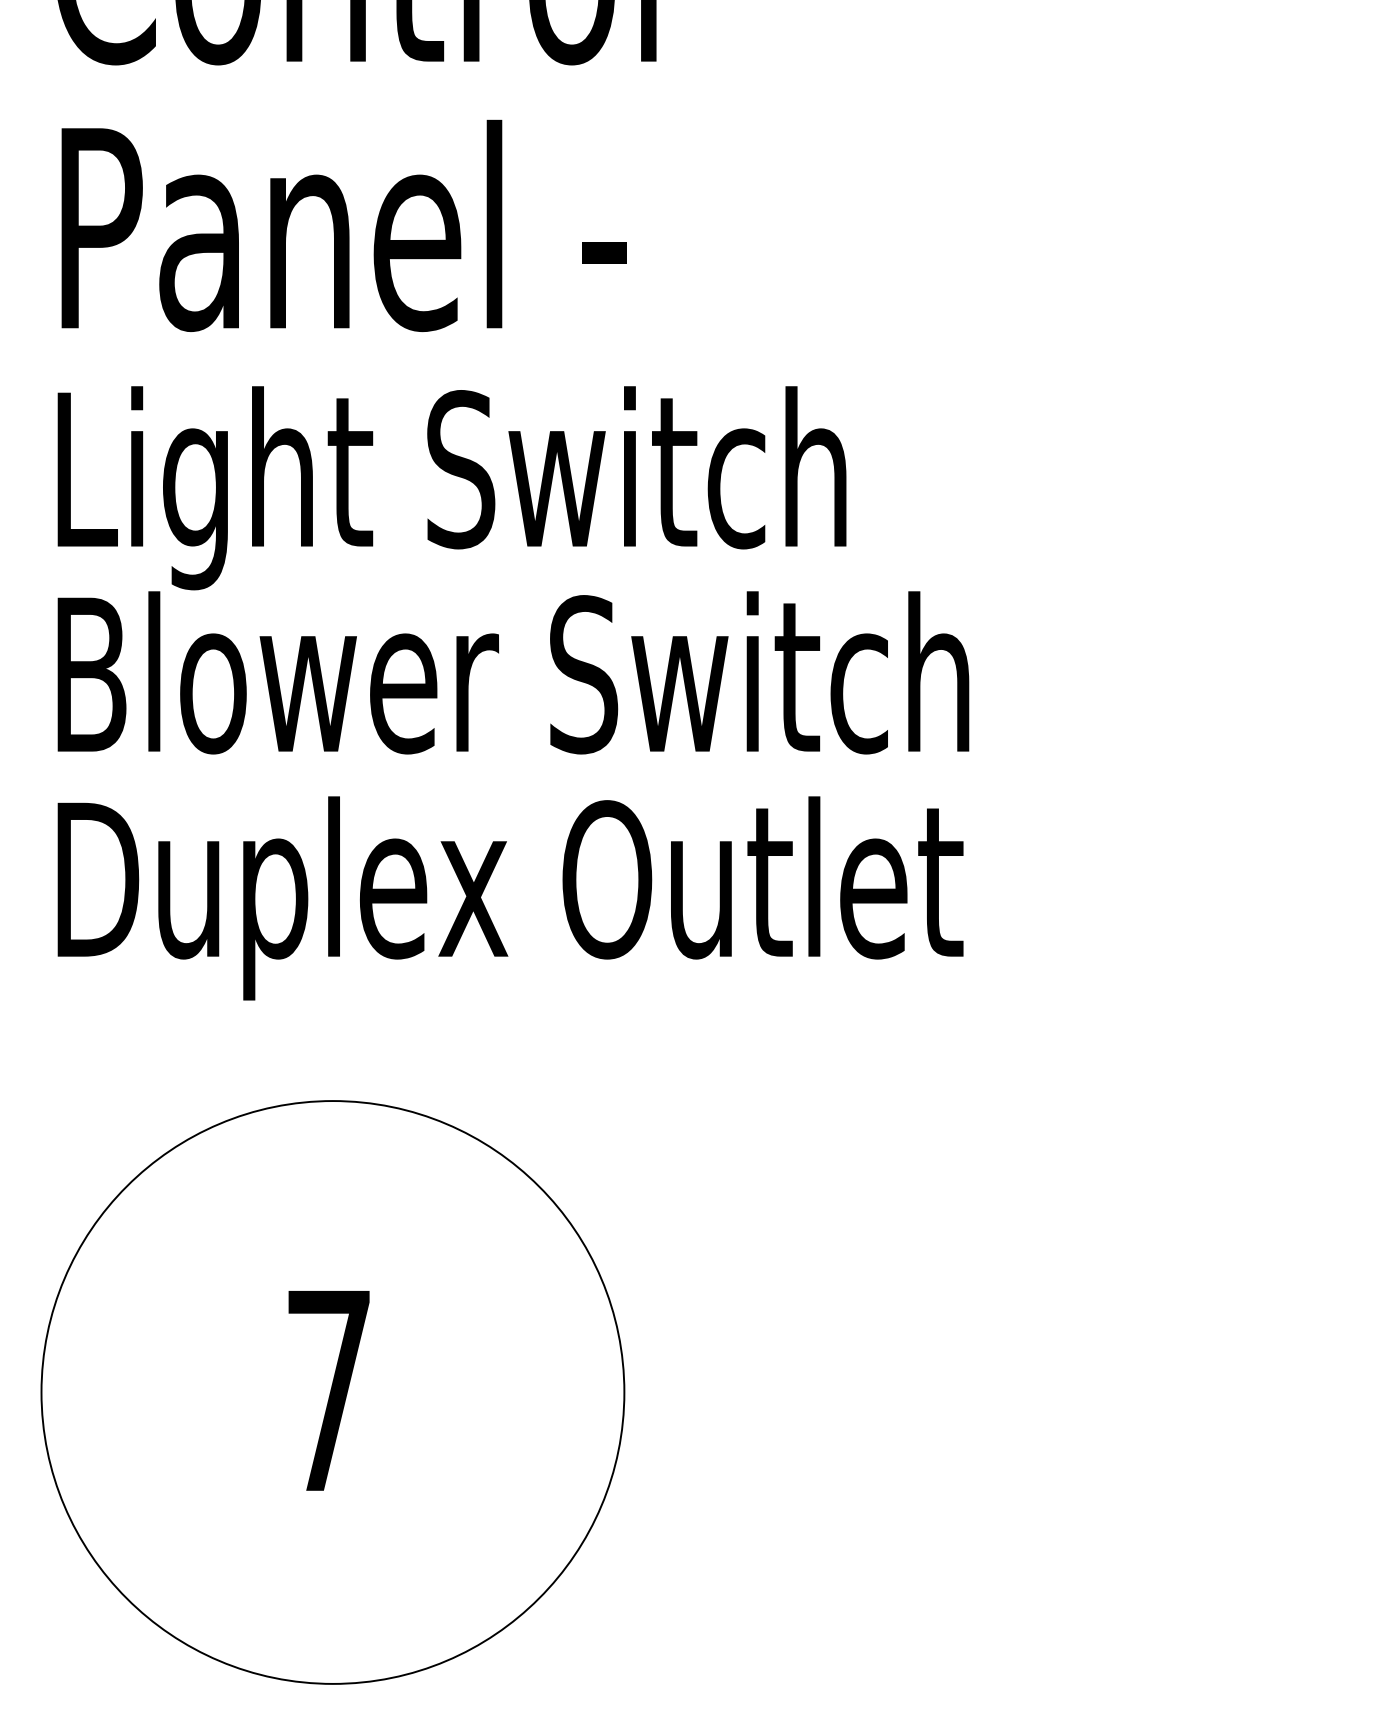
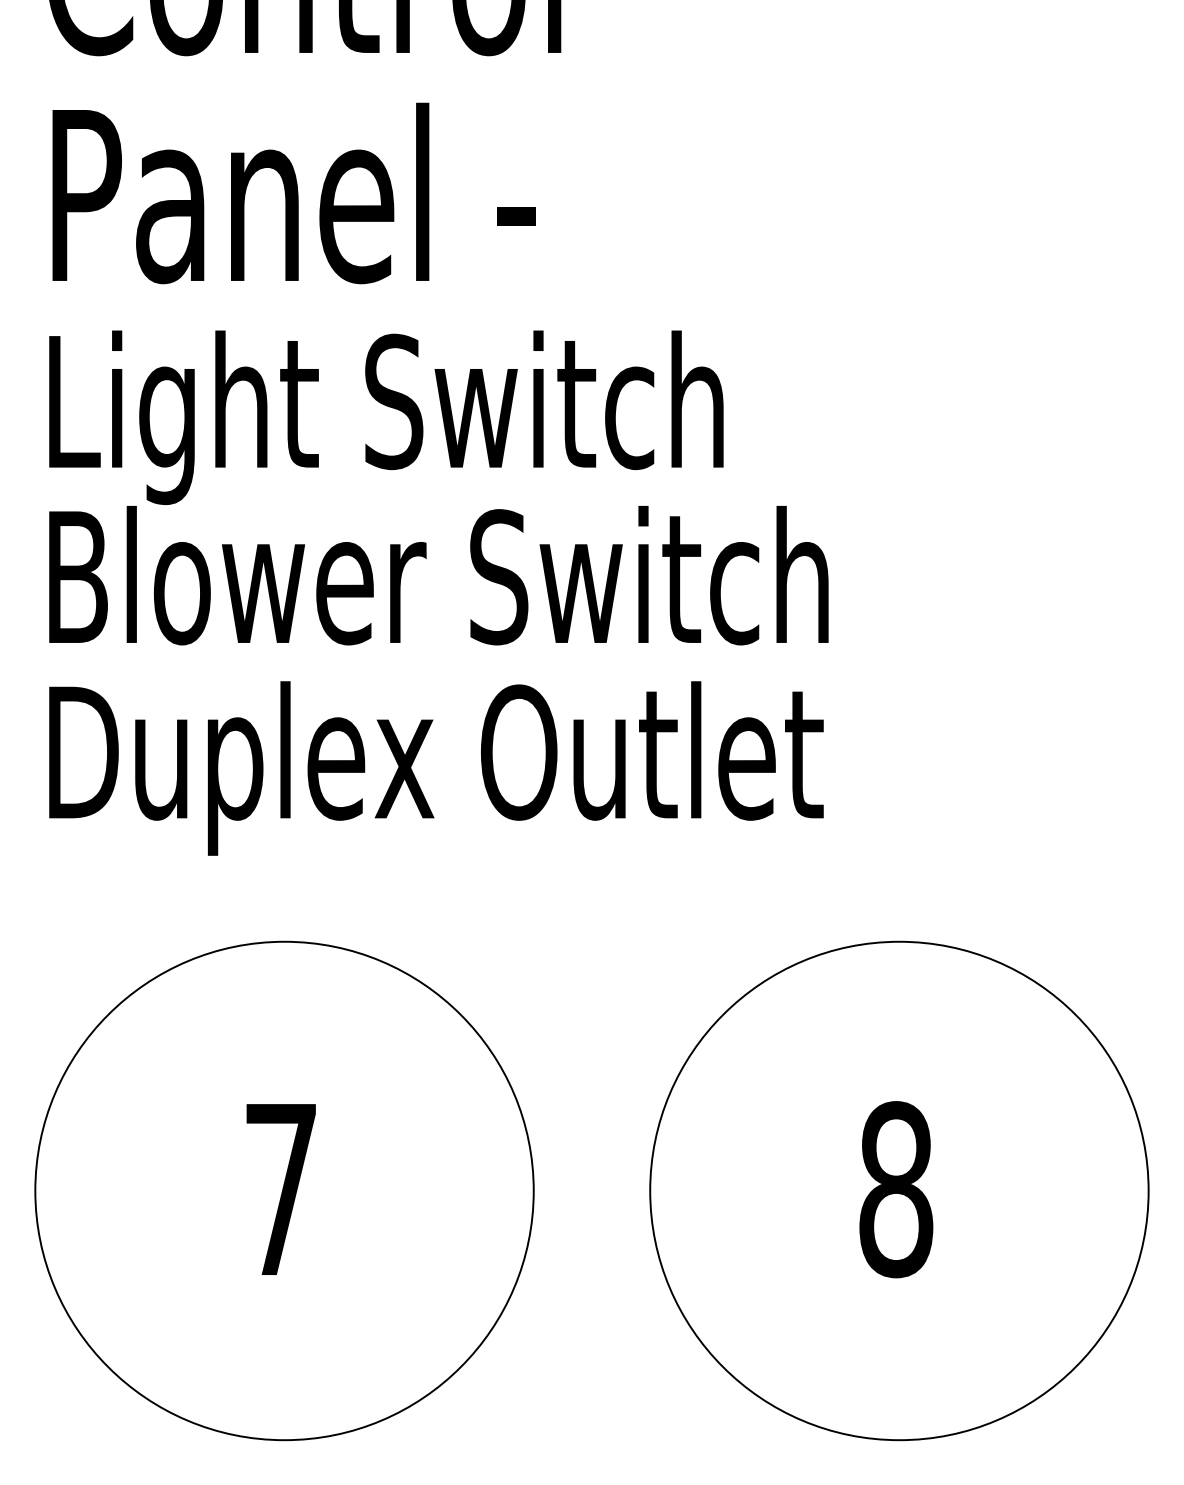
part: (1051, 1392) -> (898, 1190), added

